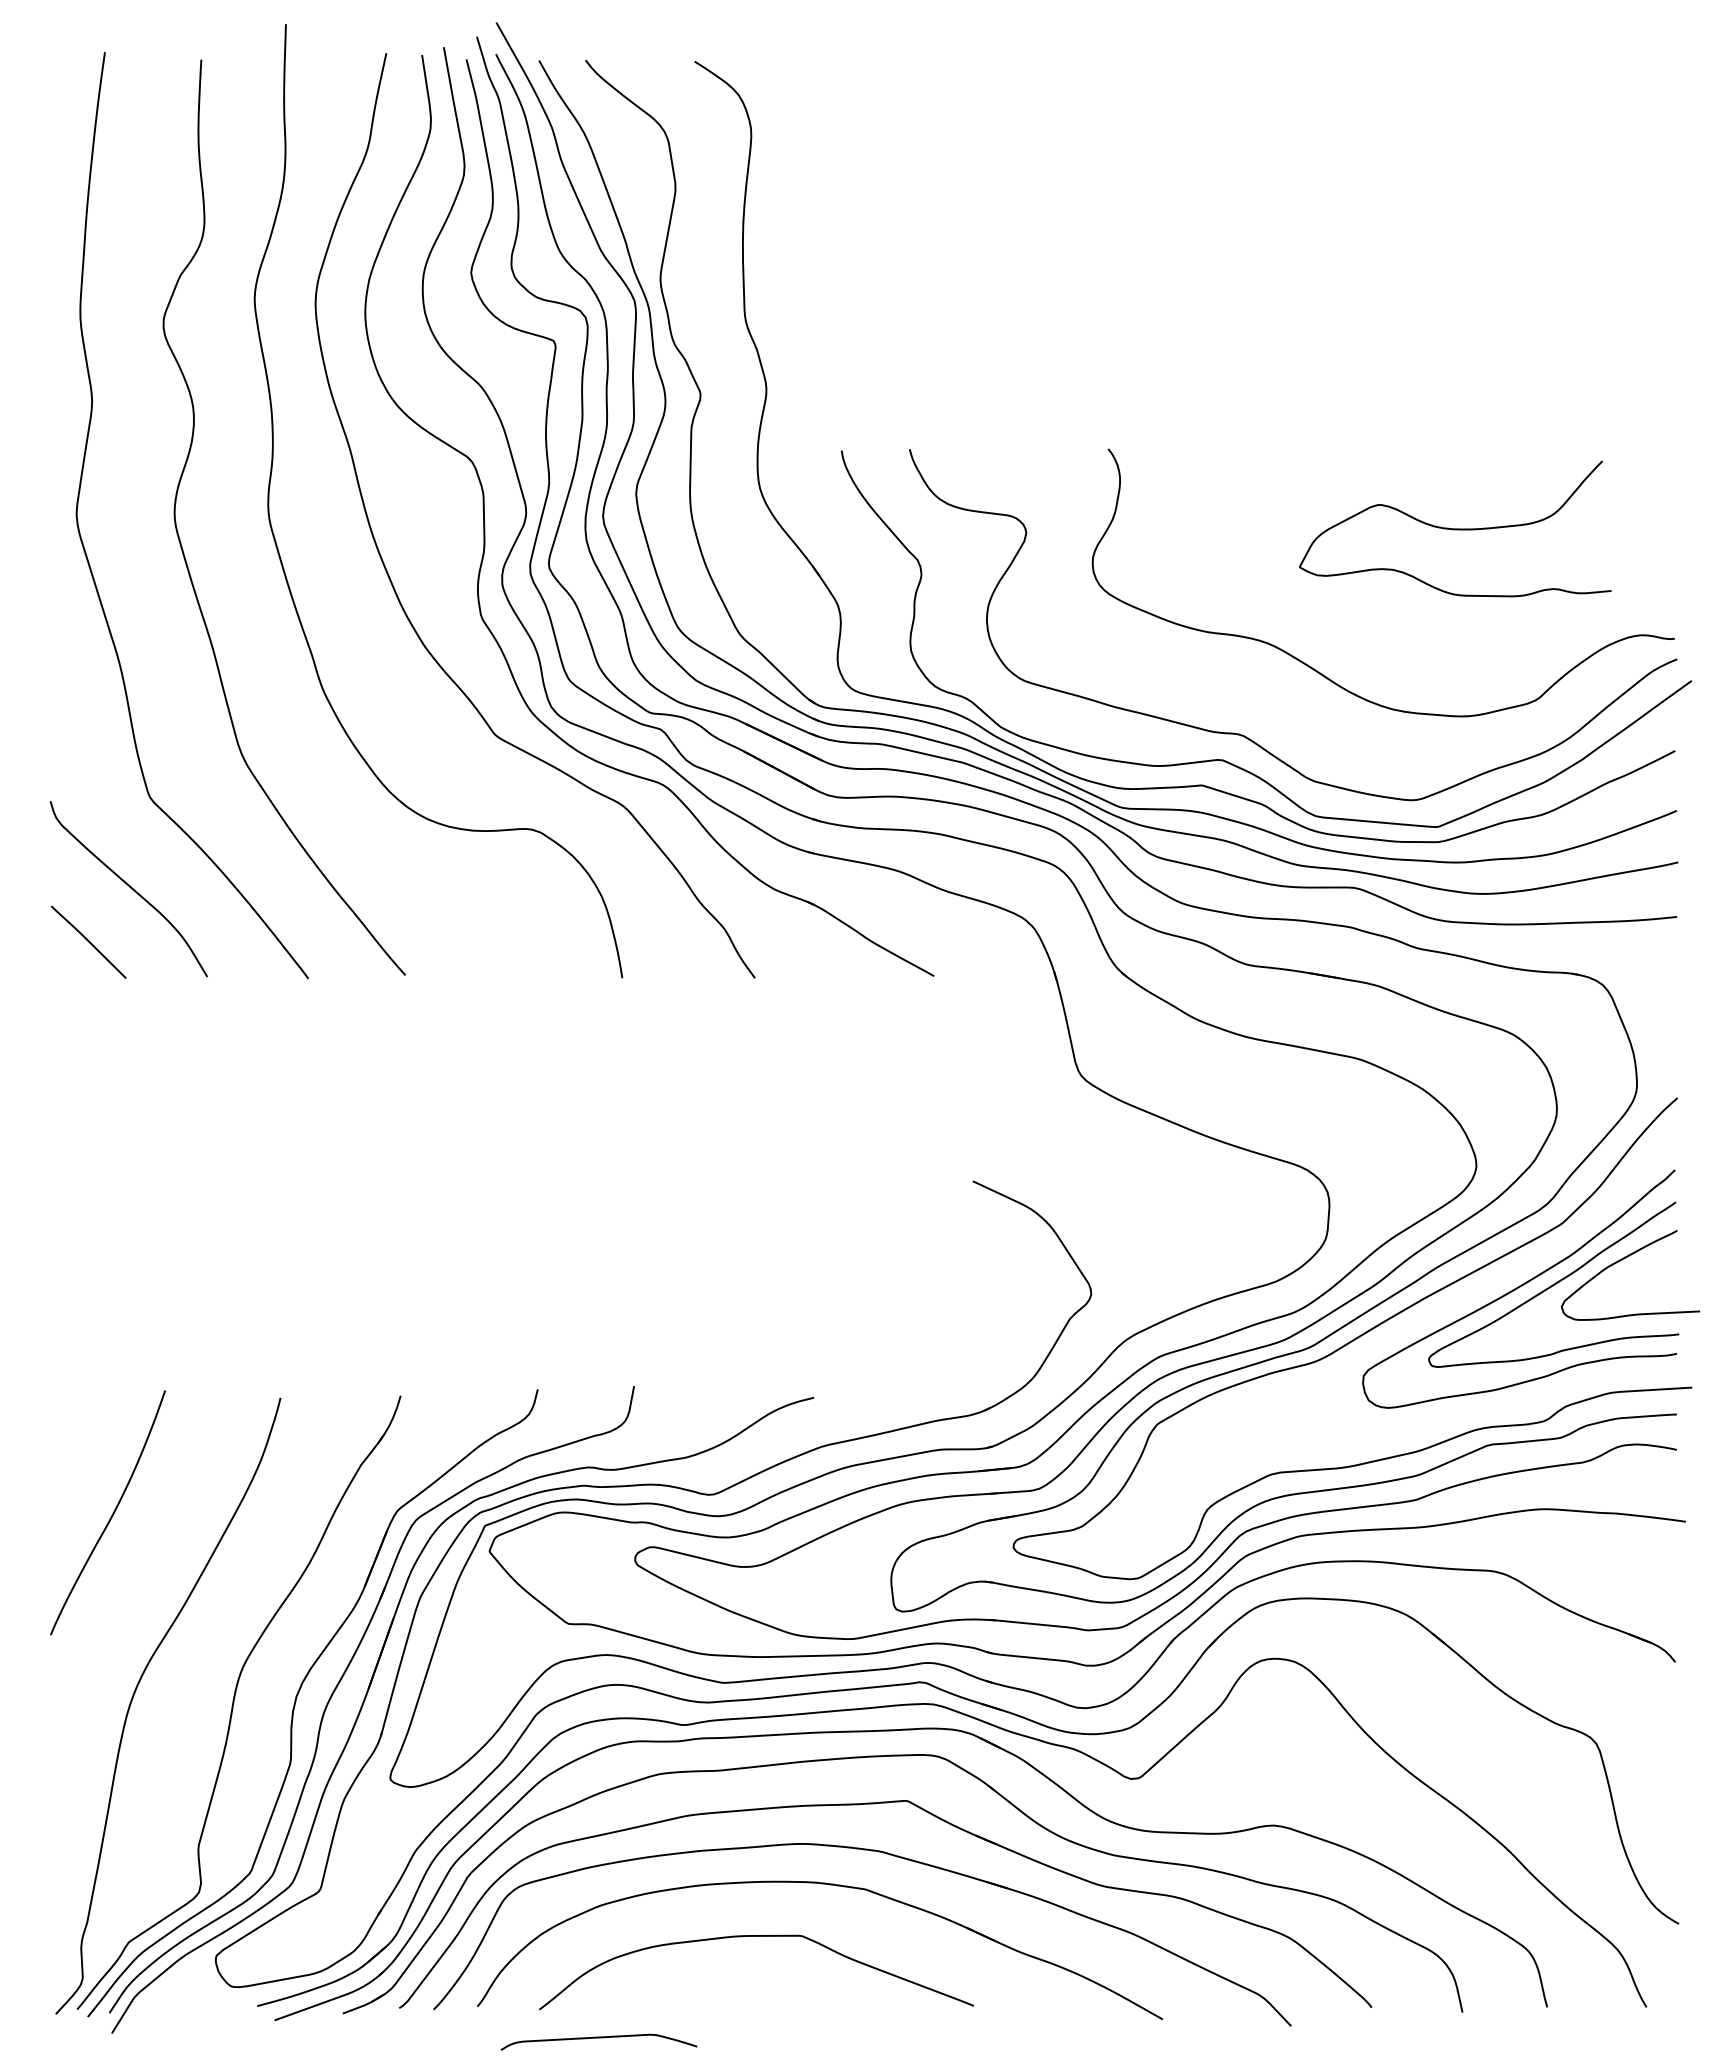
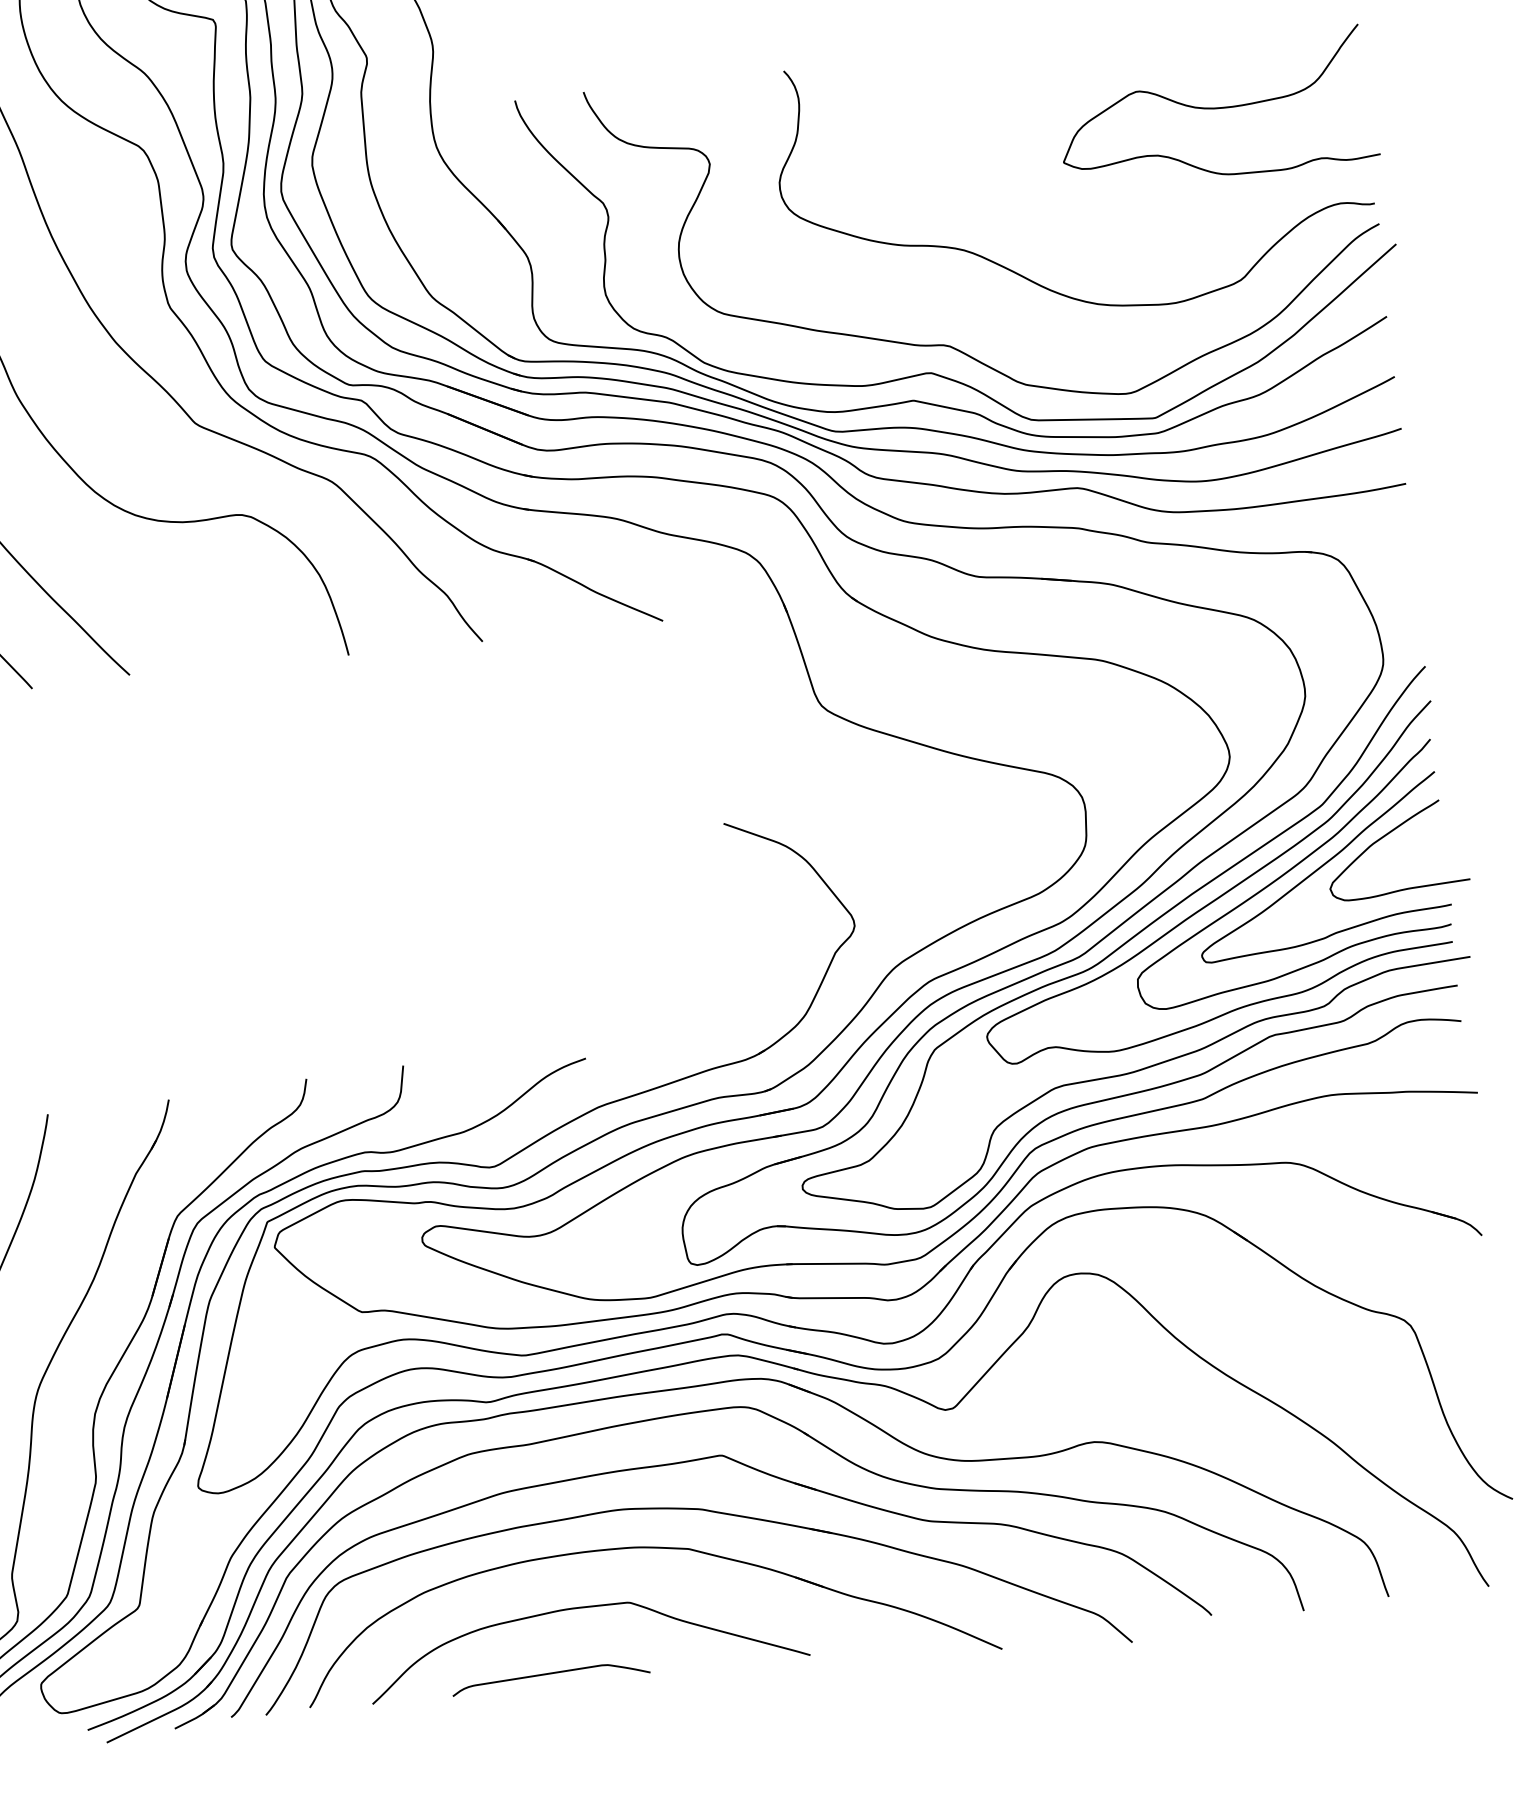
curve: (1455, 528) -> (1216, 107), moved
curve: (1451, 1302) -> (1218, 896), added
curve: (598, 2038) -> (550, 1674), moved

